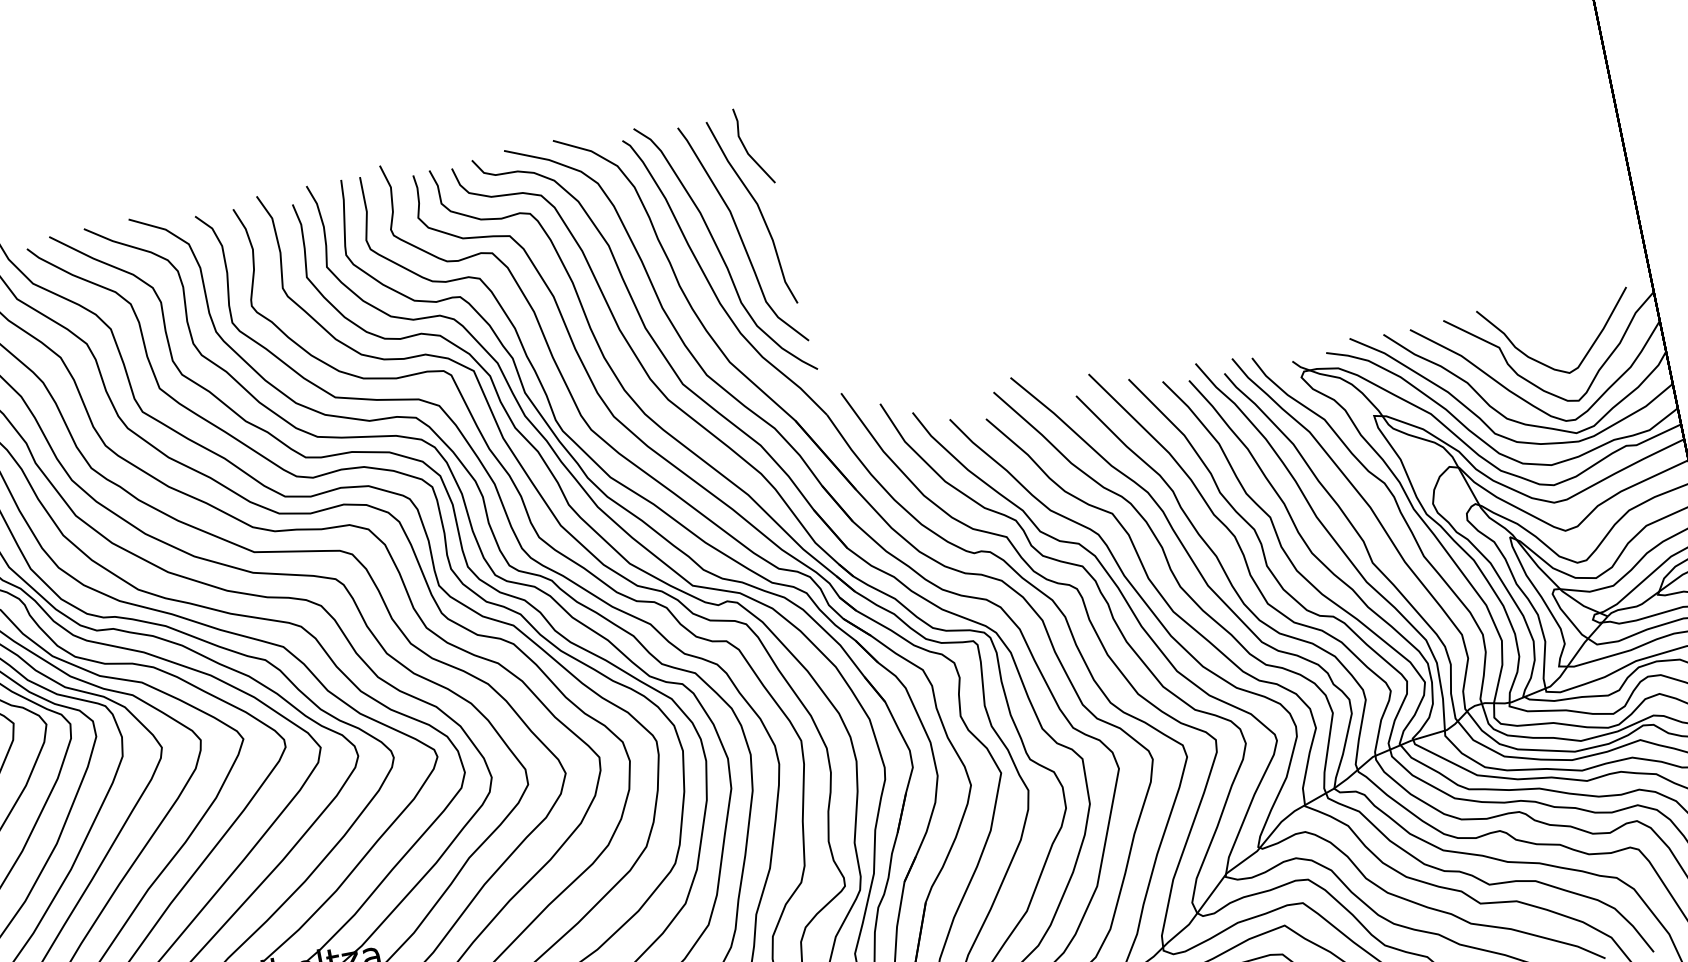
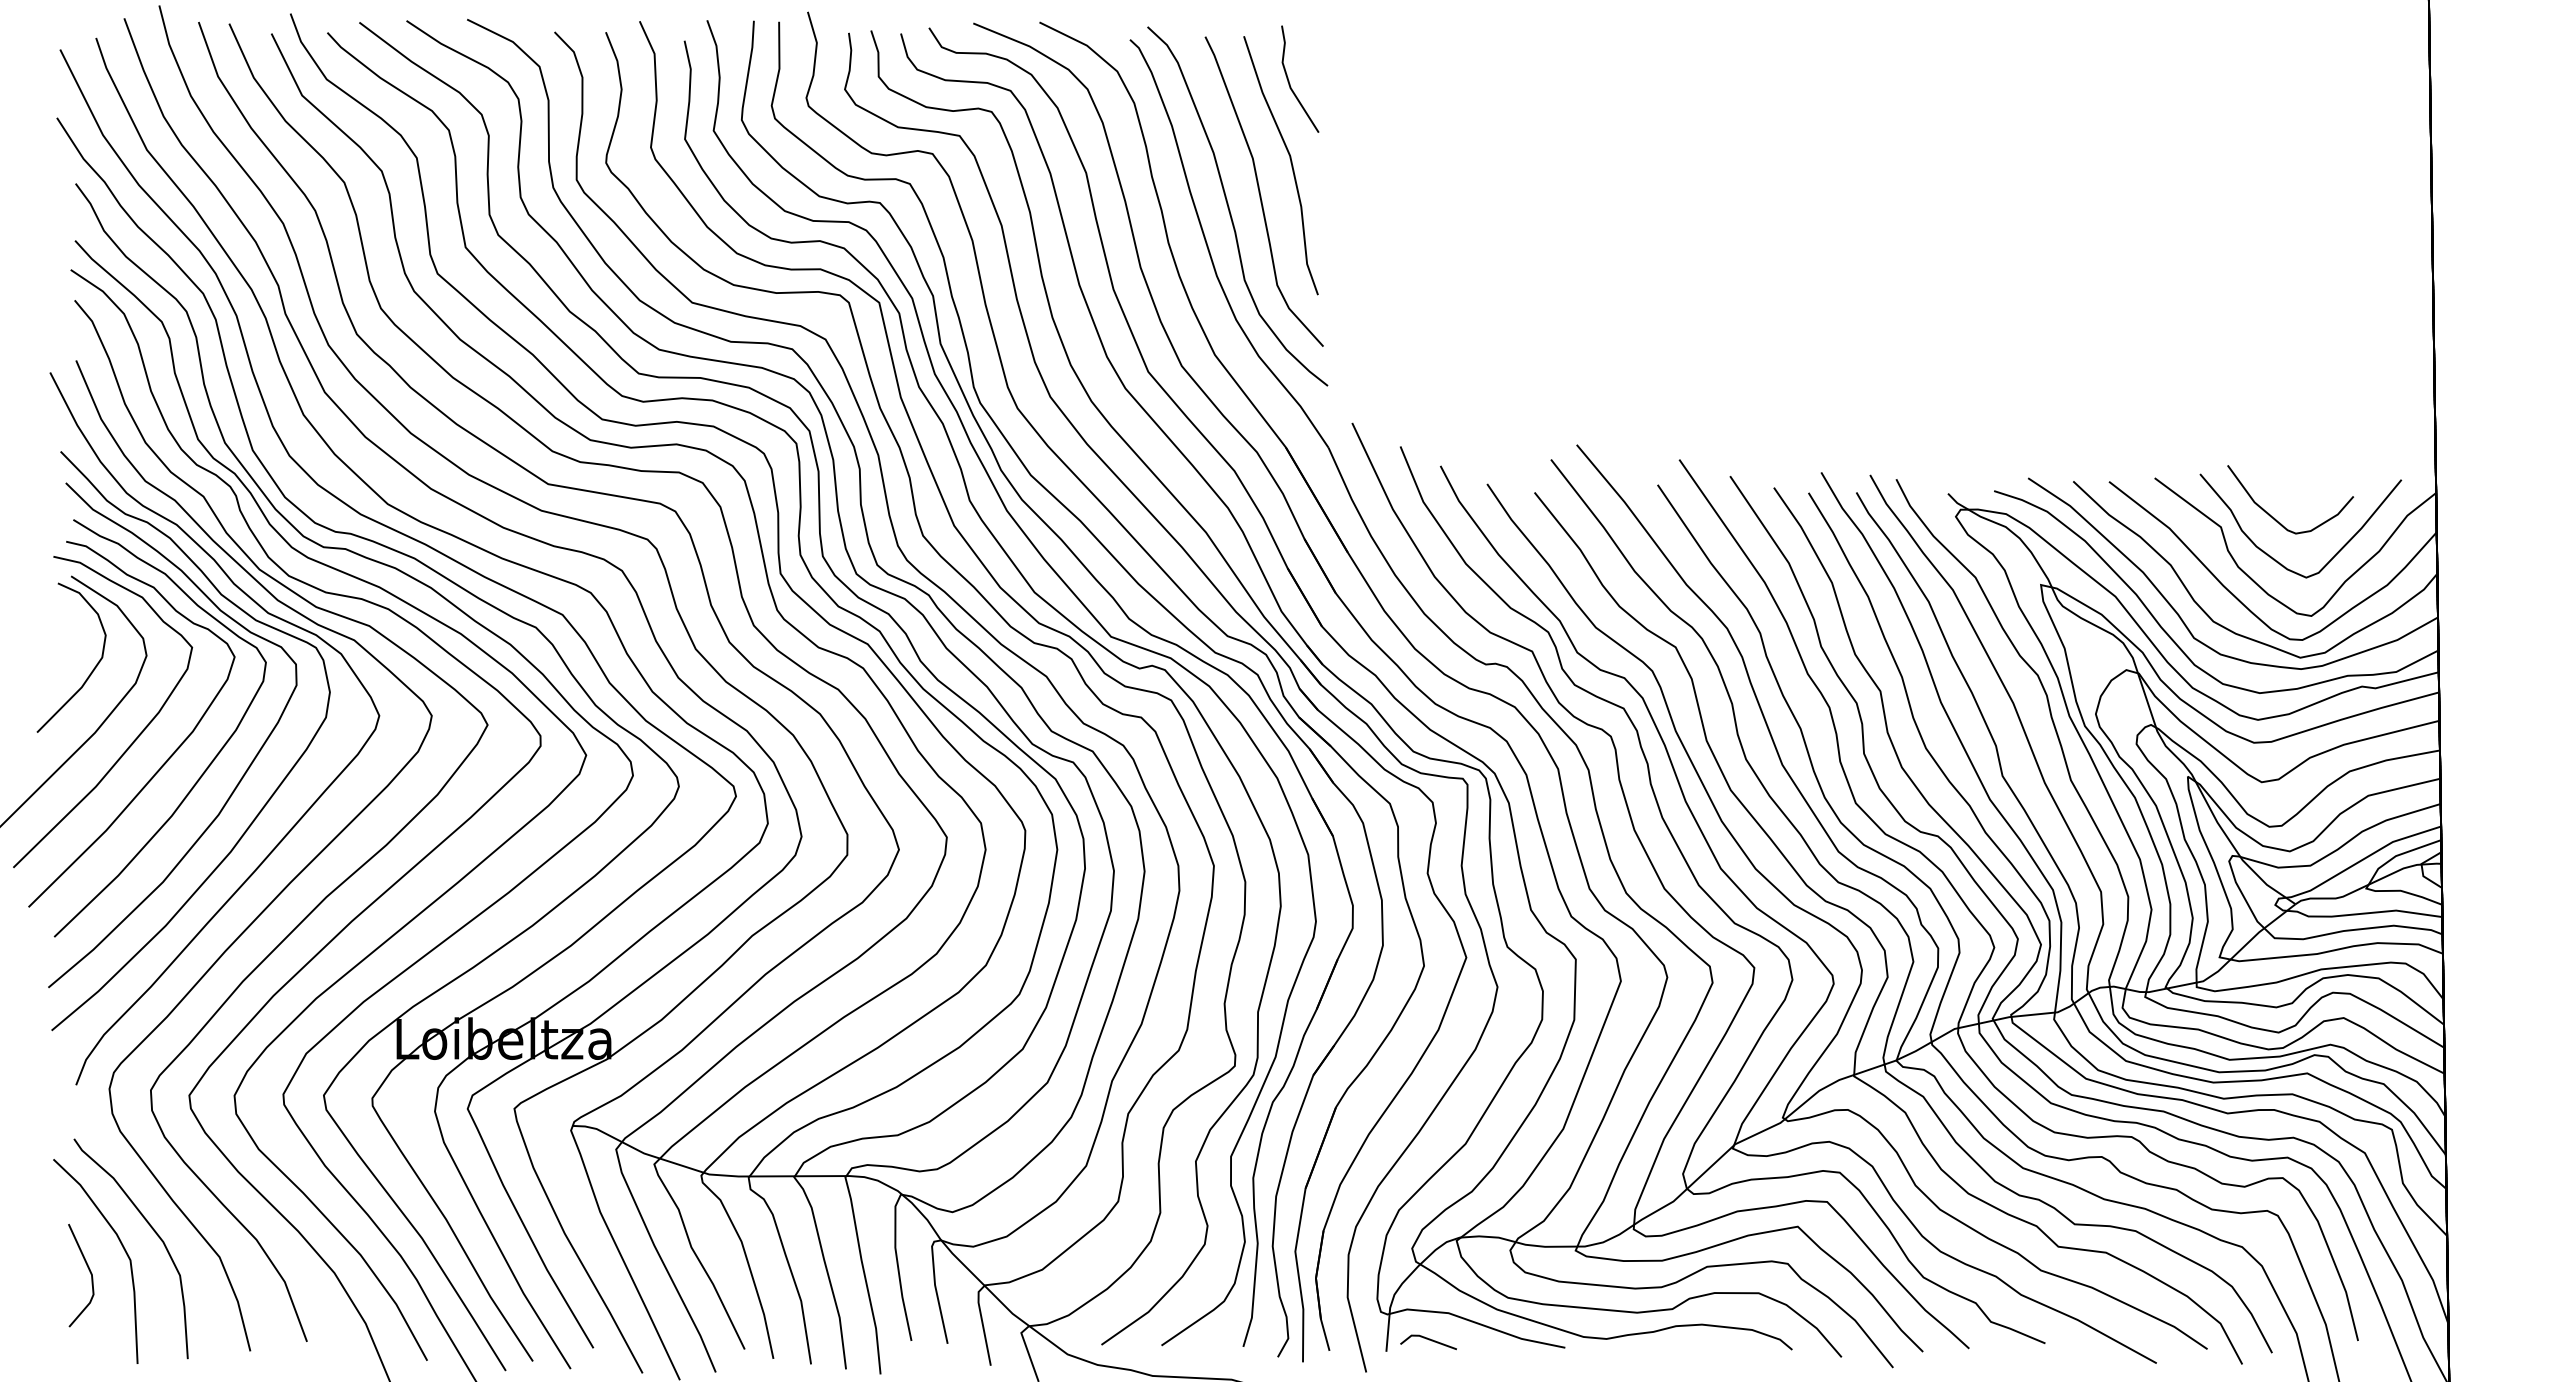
curve: (1537, 332) -> (2274, 517), added

